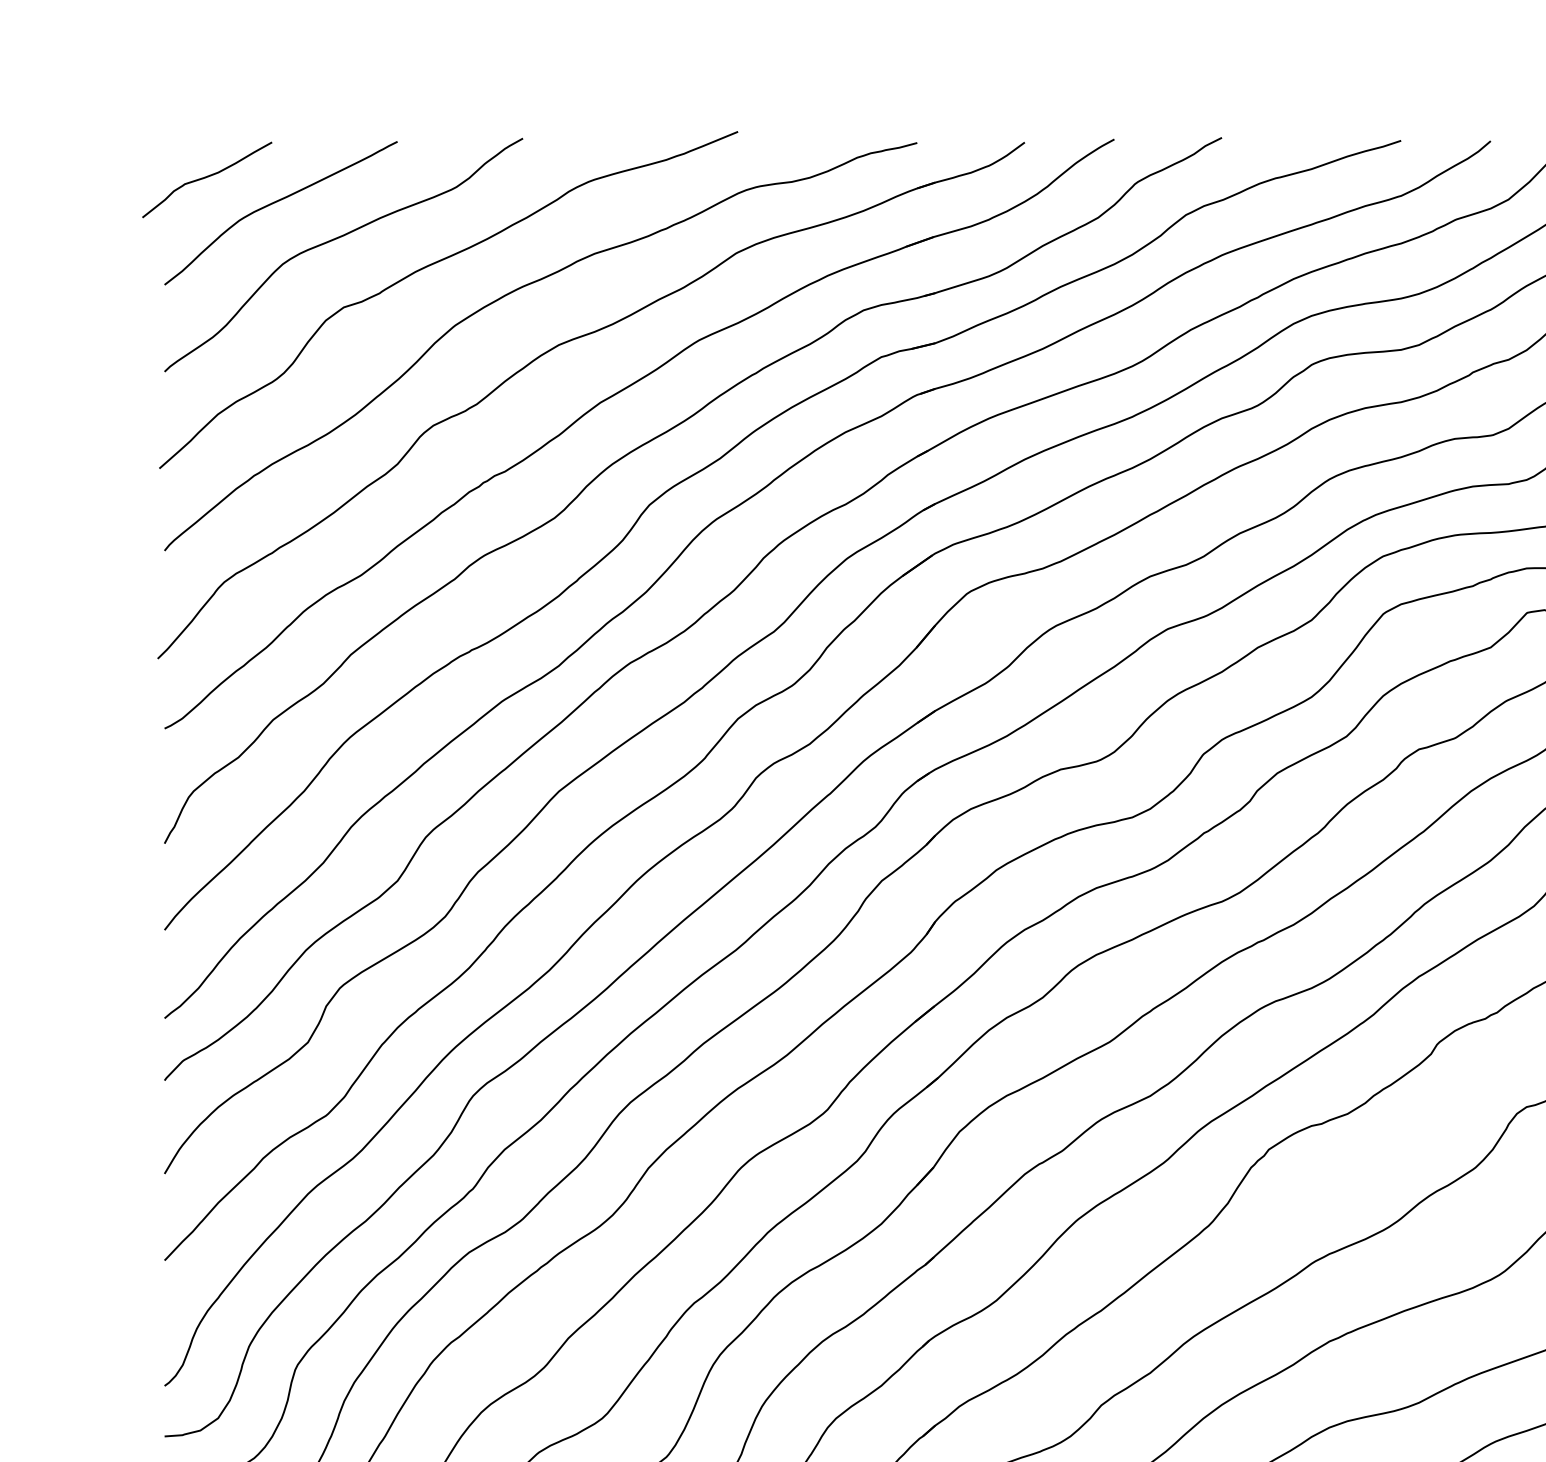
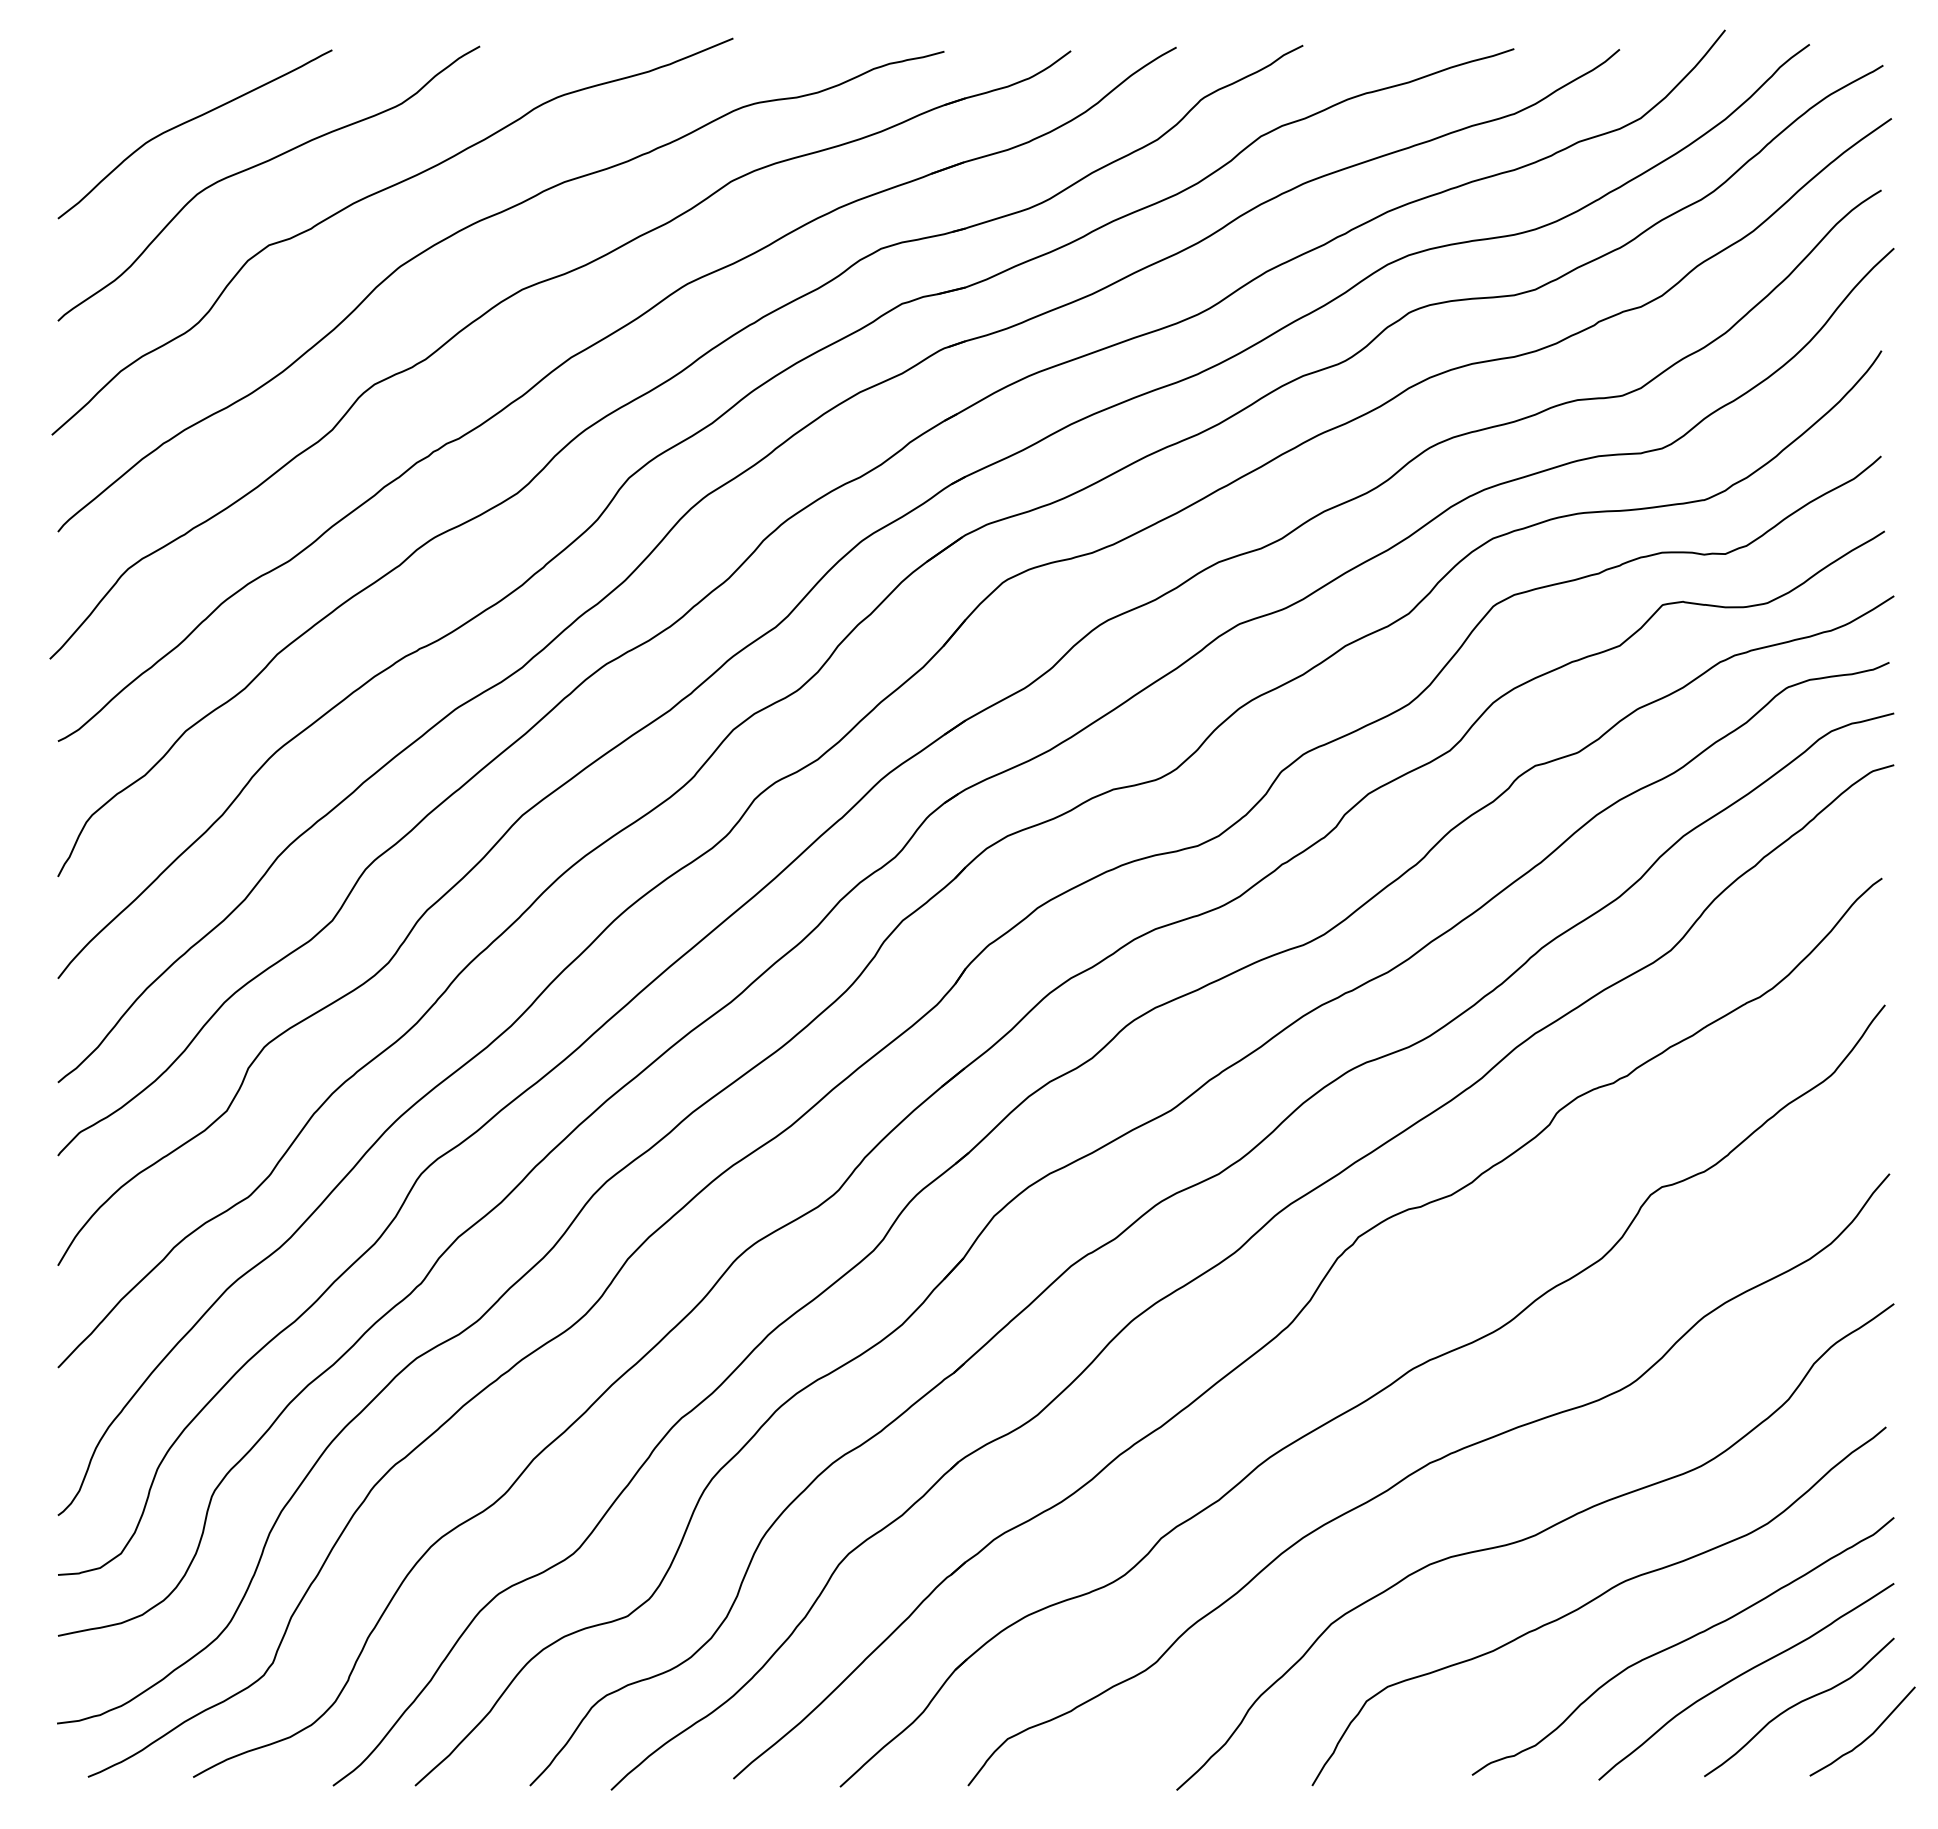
curve: (205, 178) -> (106, 93), removed

